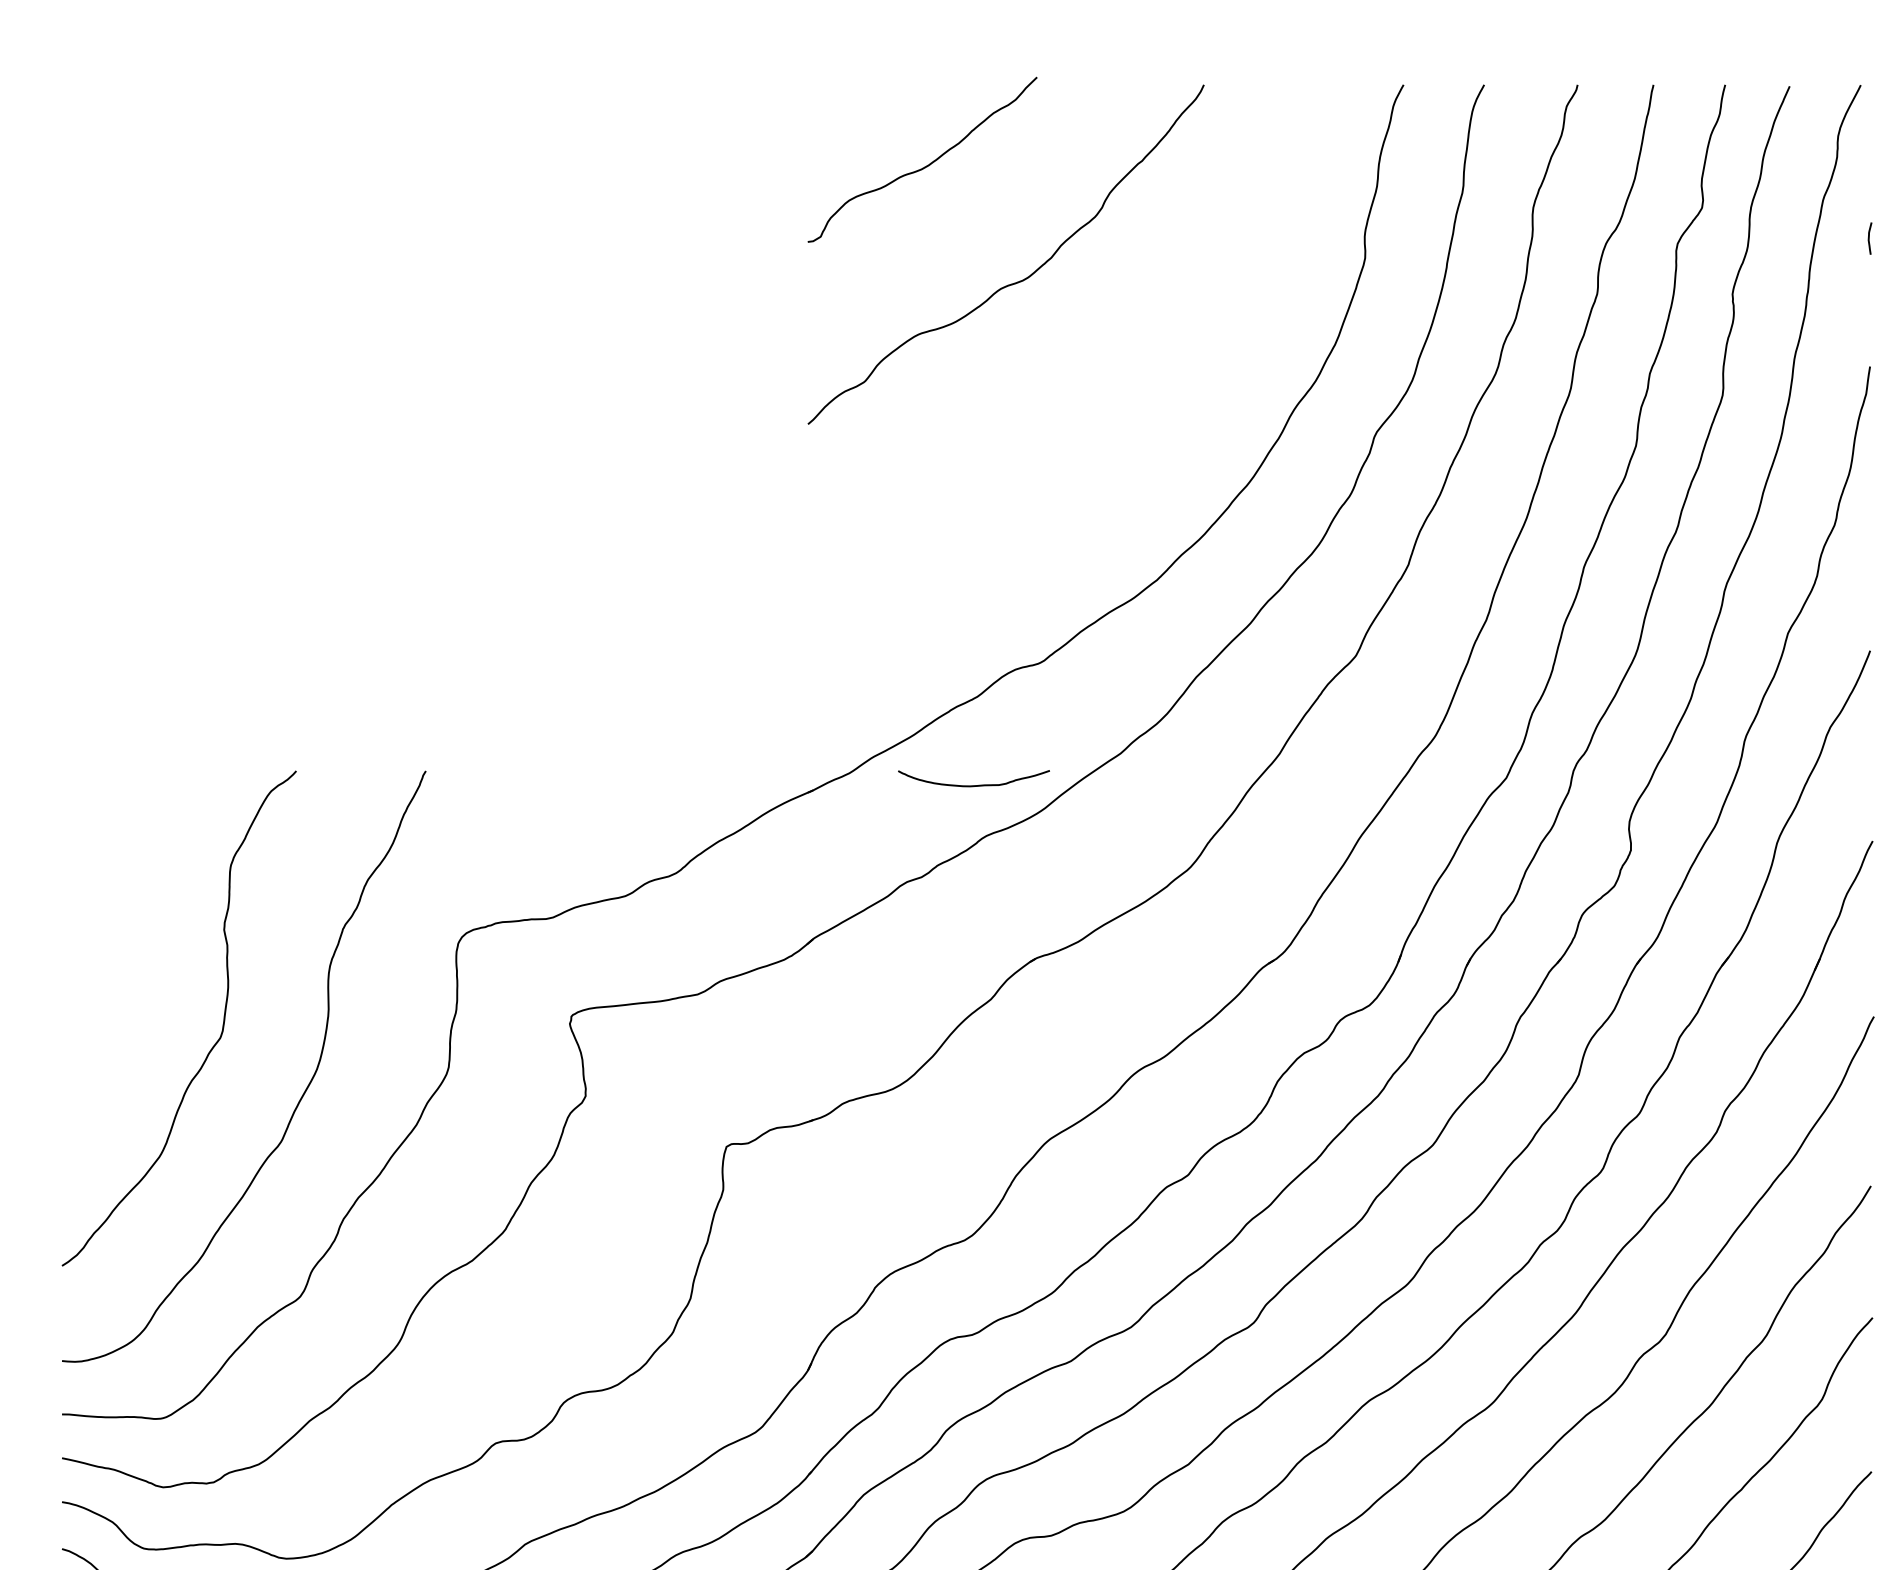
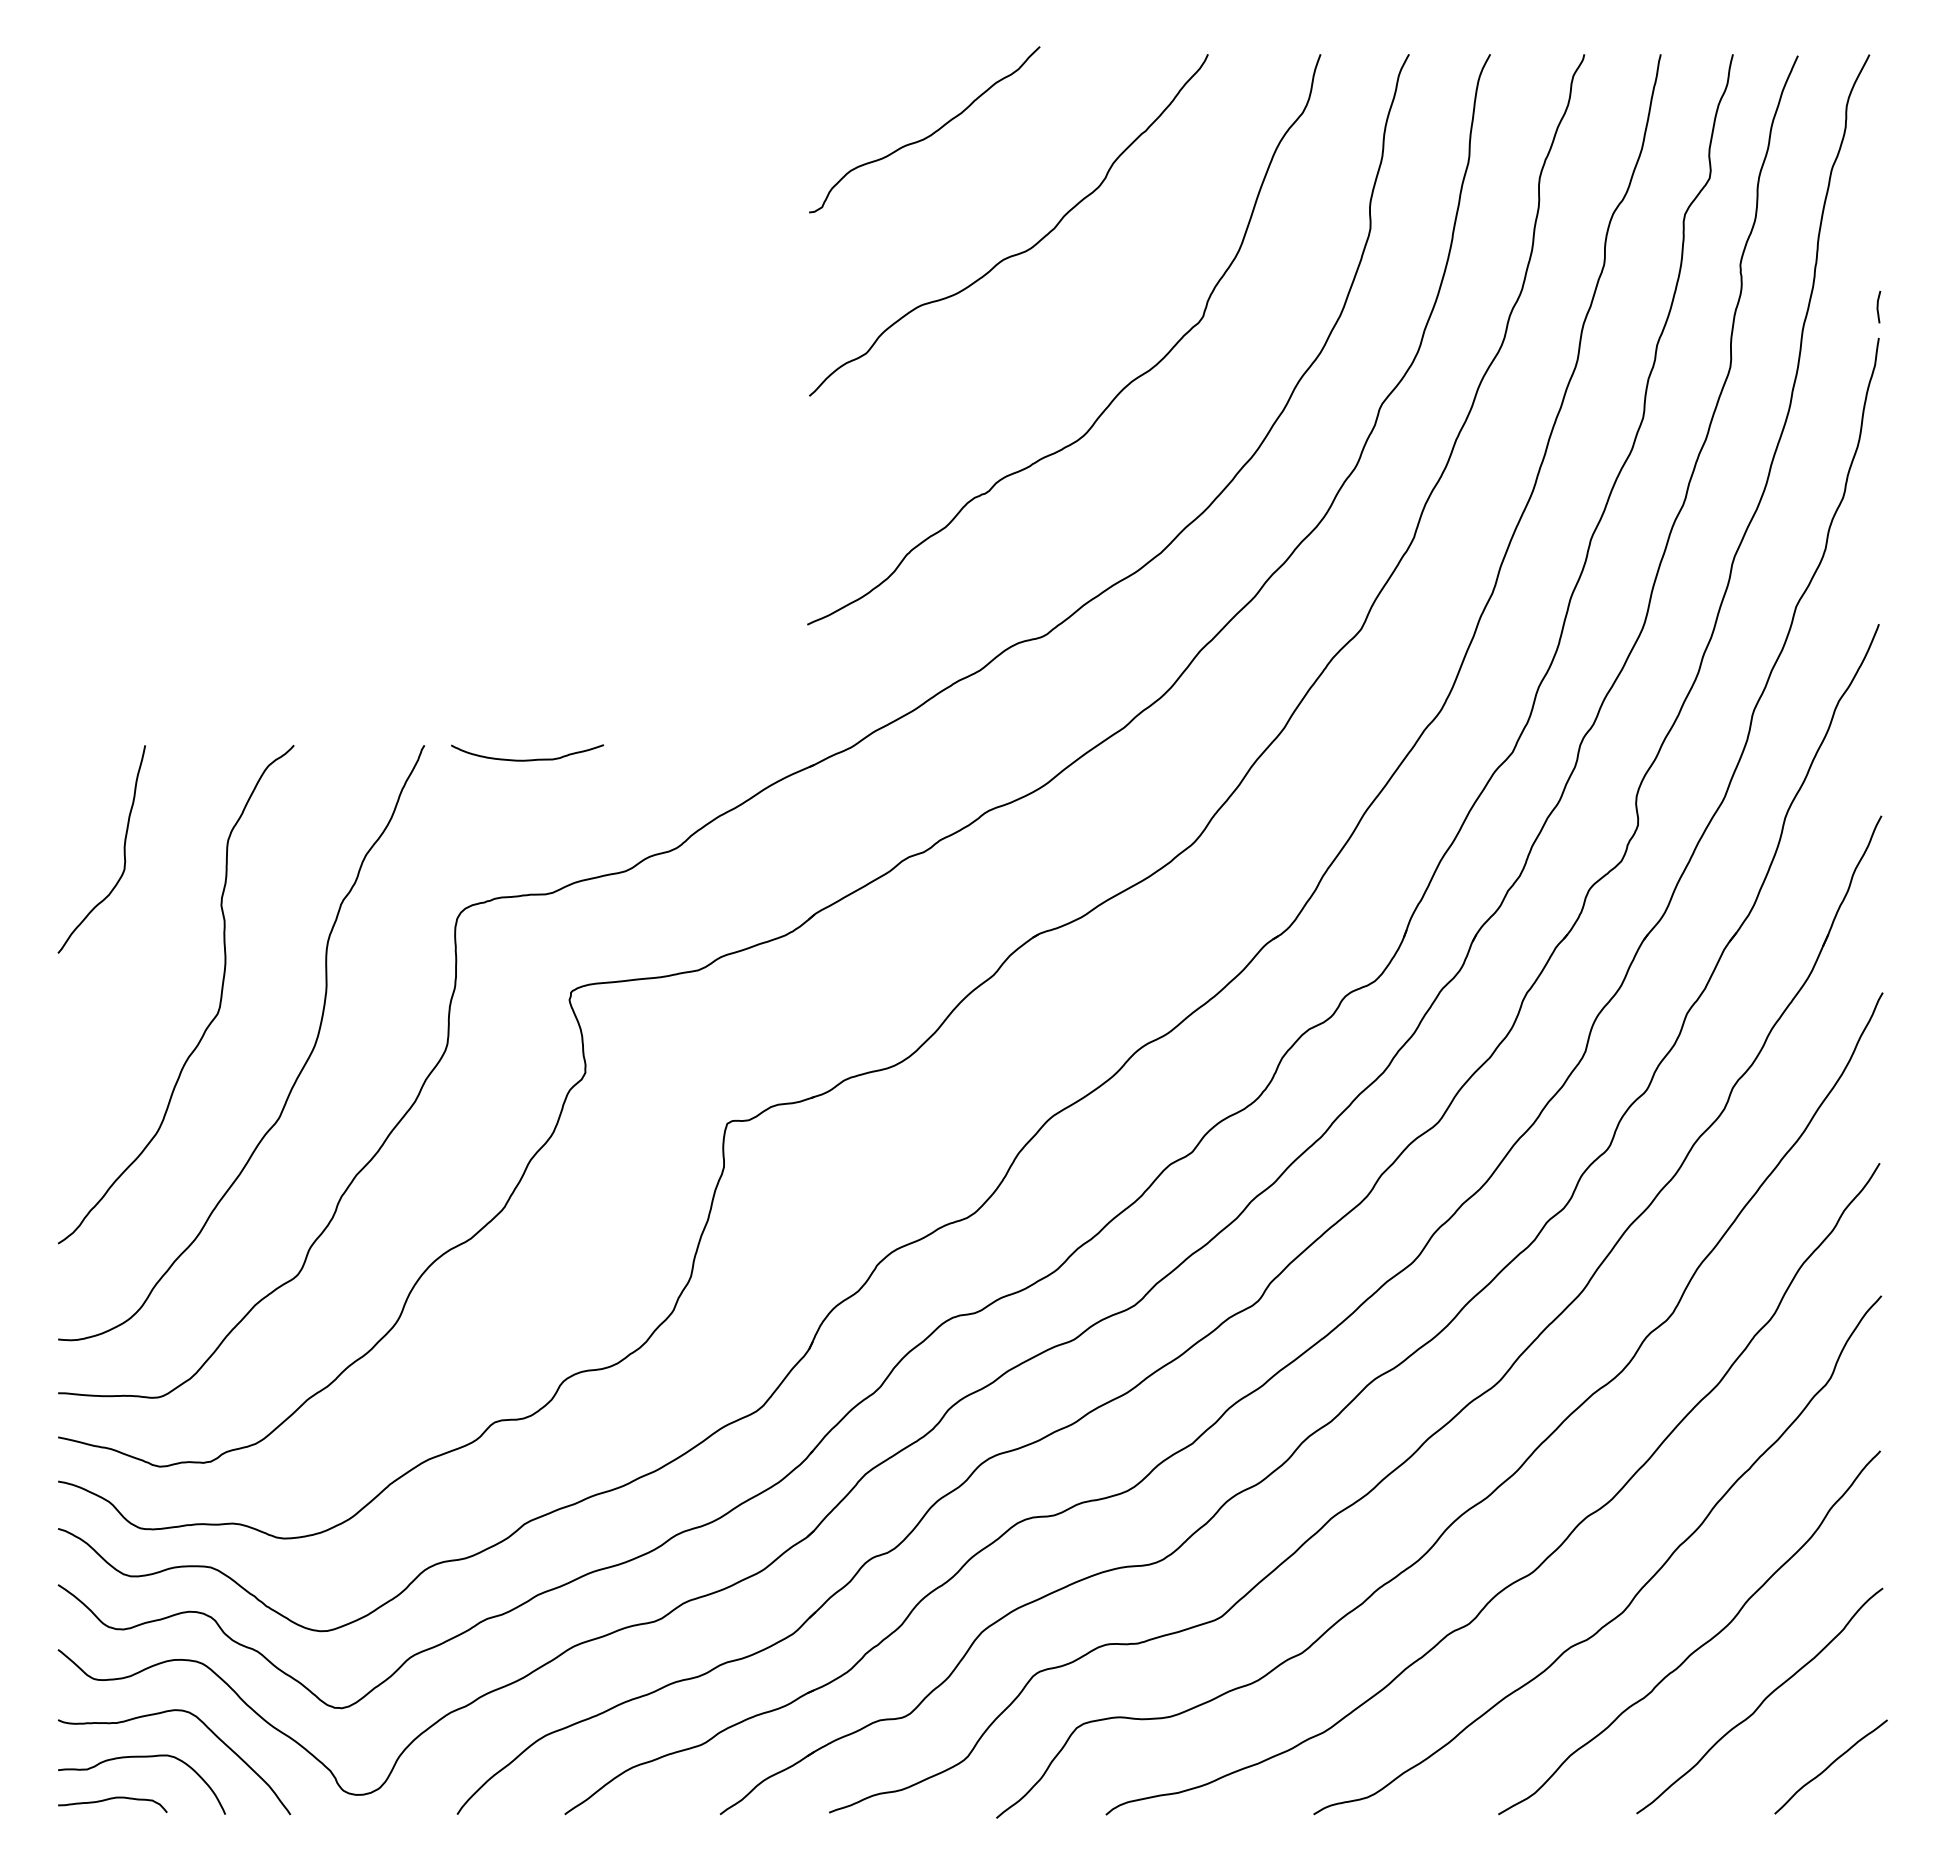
curve: (1869, 237) -> (1878, 306), moved
curve: (1115, 420) -> (1118, 392), added
curve: (974, 785) -> (527, 759), moved
curve: (126, 874) -> (123, 849), added

